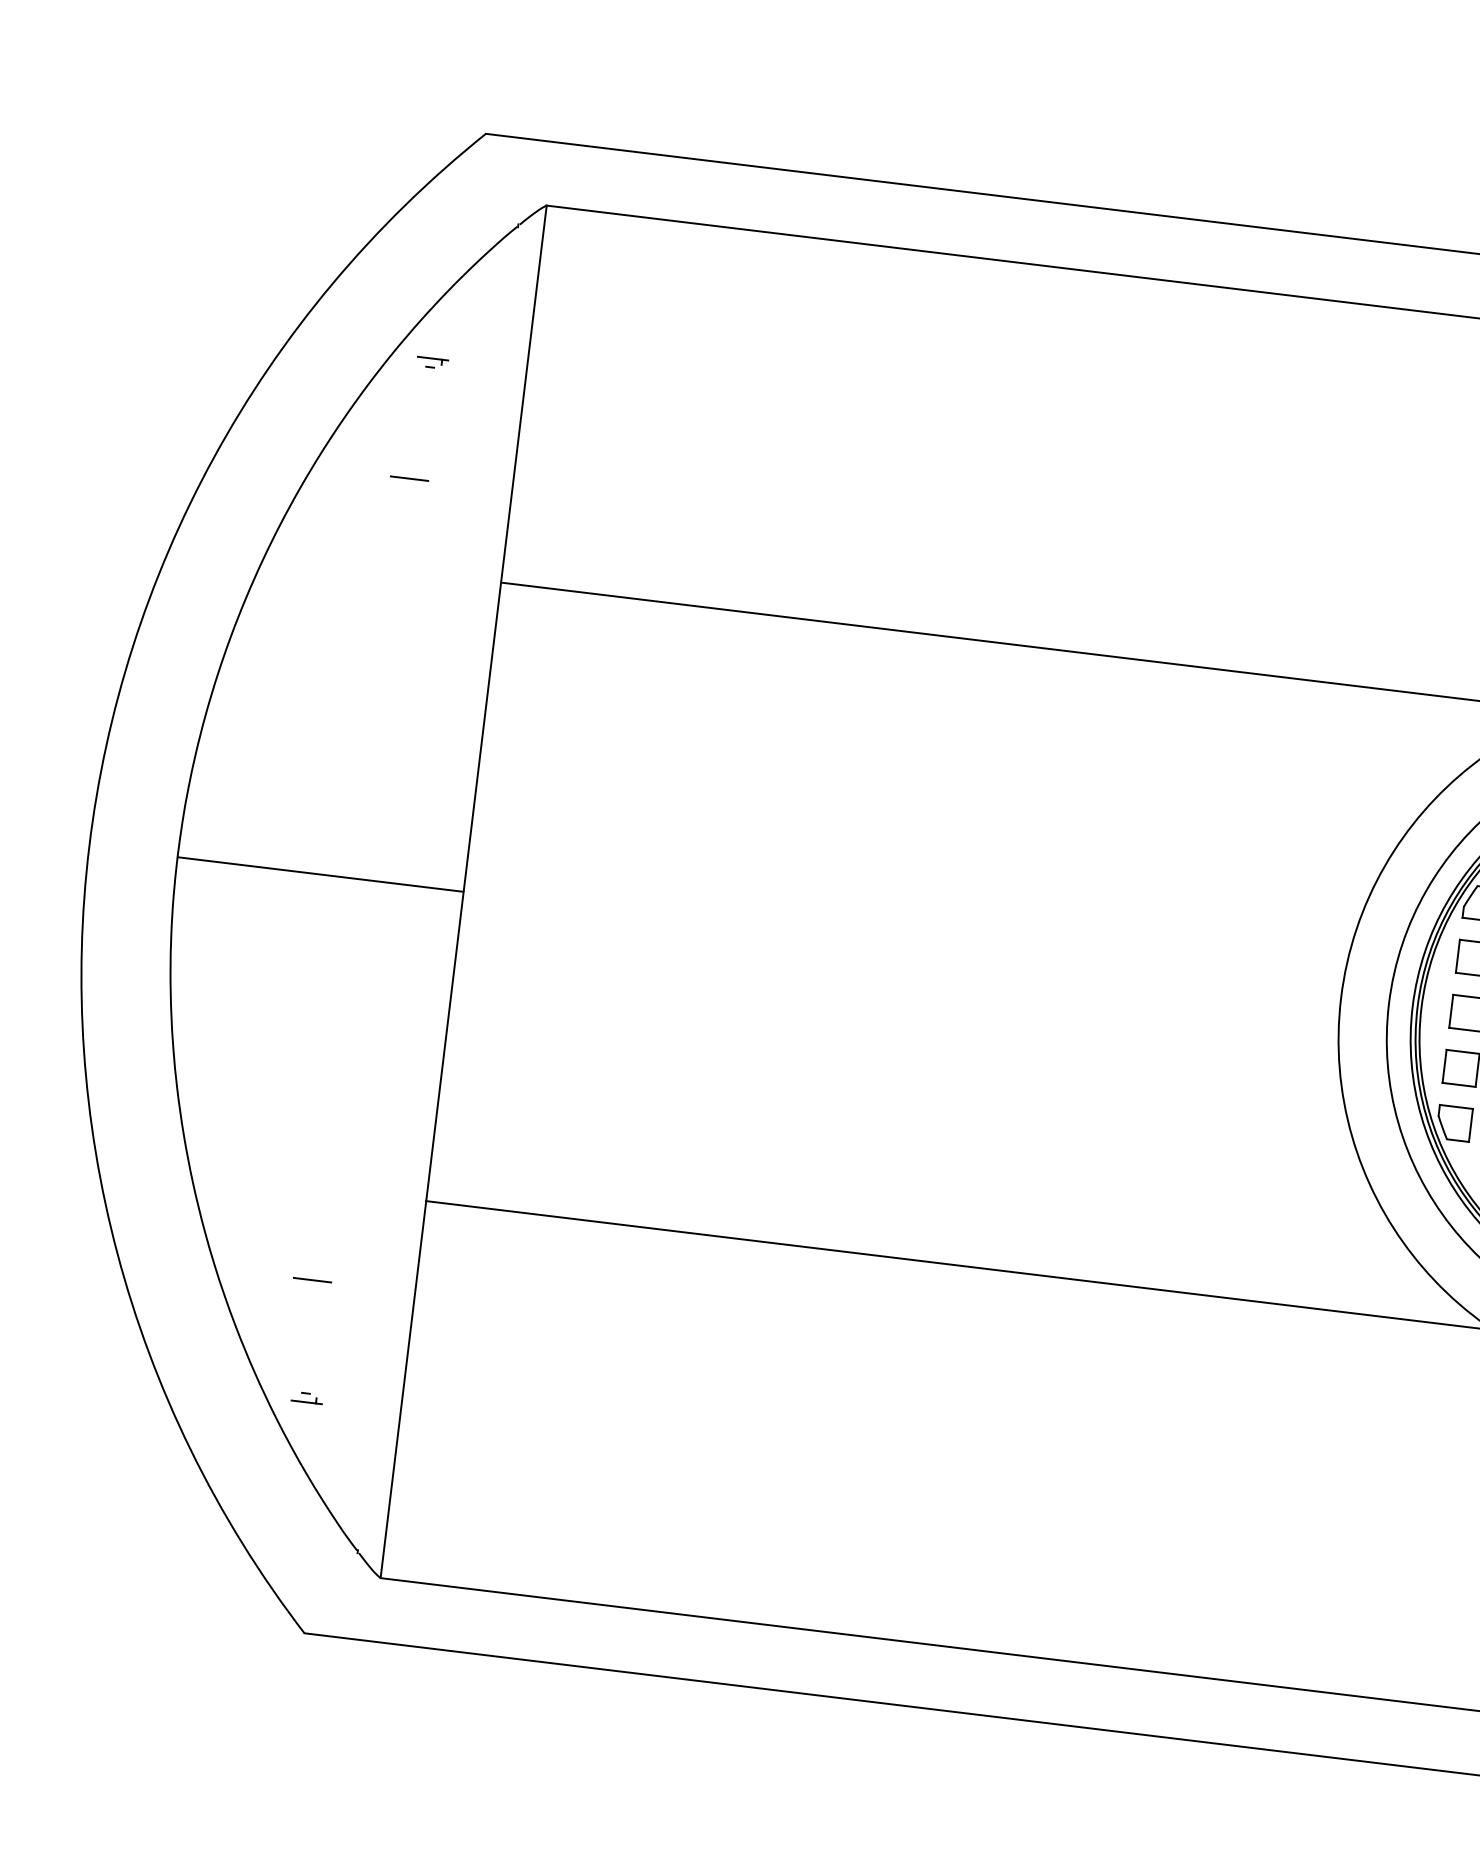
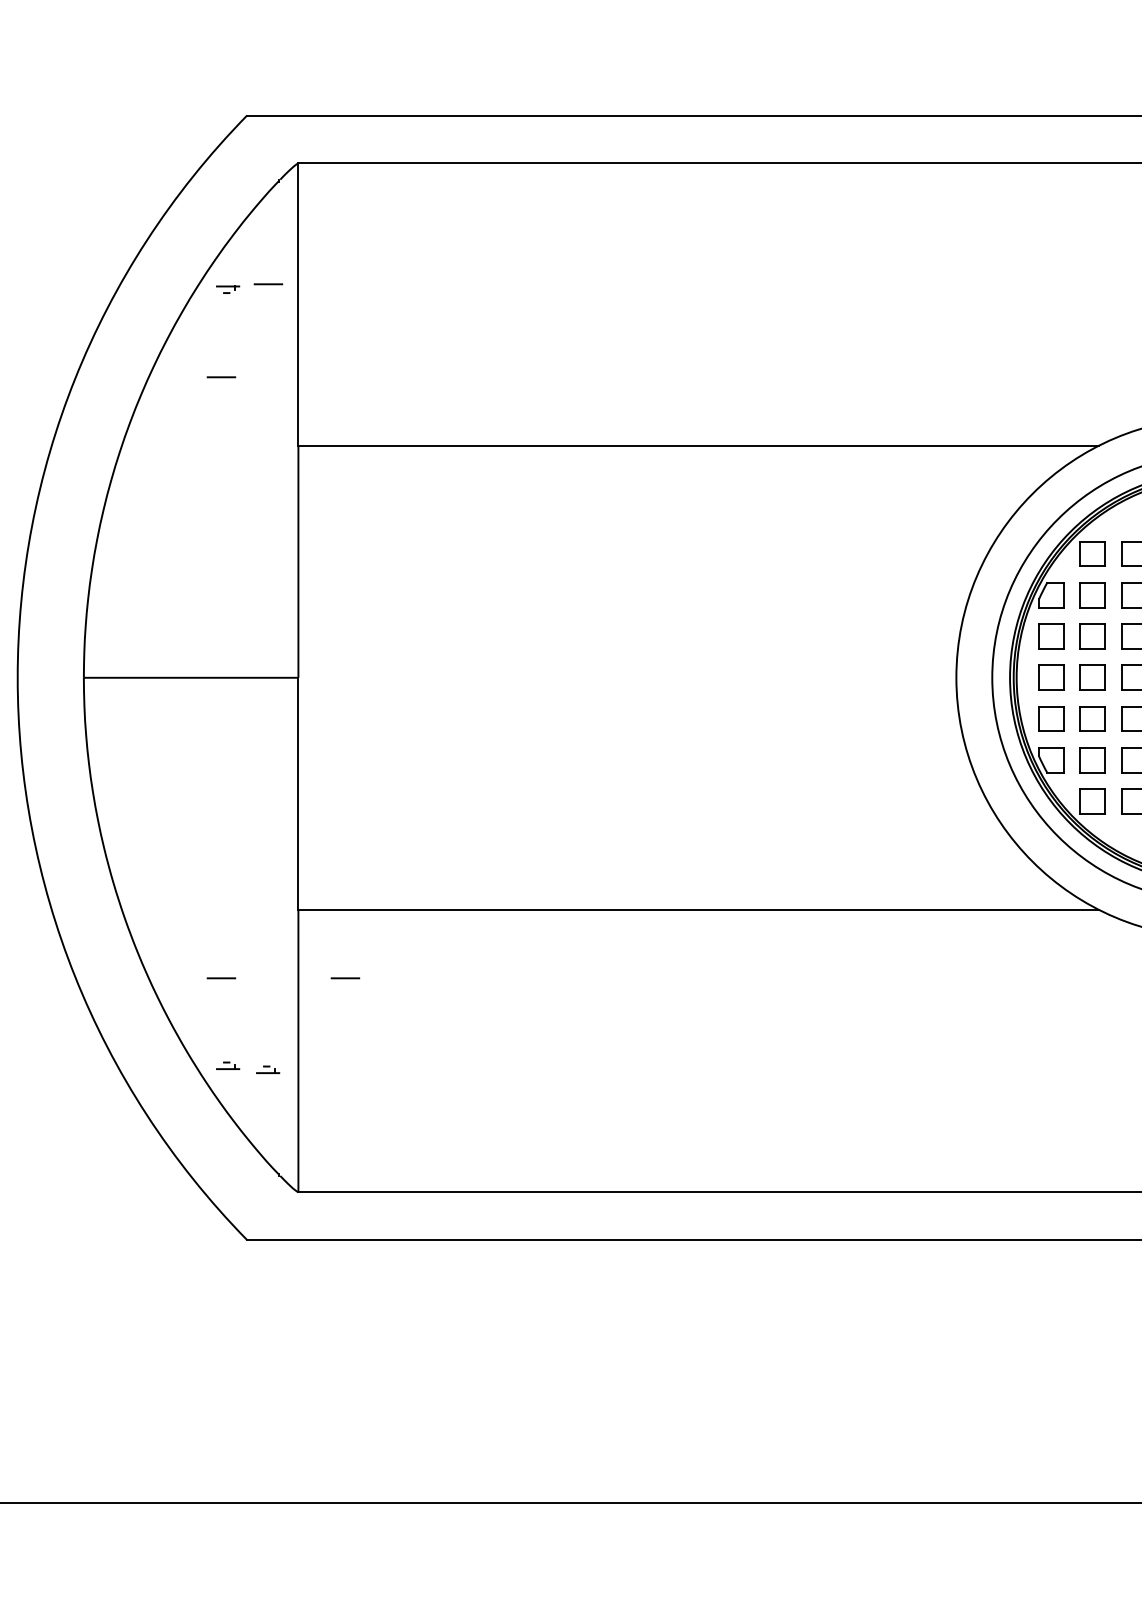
line: (487, 362) -> (268, 284), added
line: (477, 1300) -> (345, 978), added
part: (360, 1409) -> (268, 1069), added

